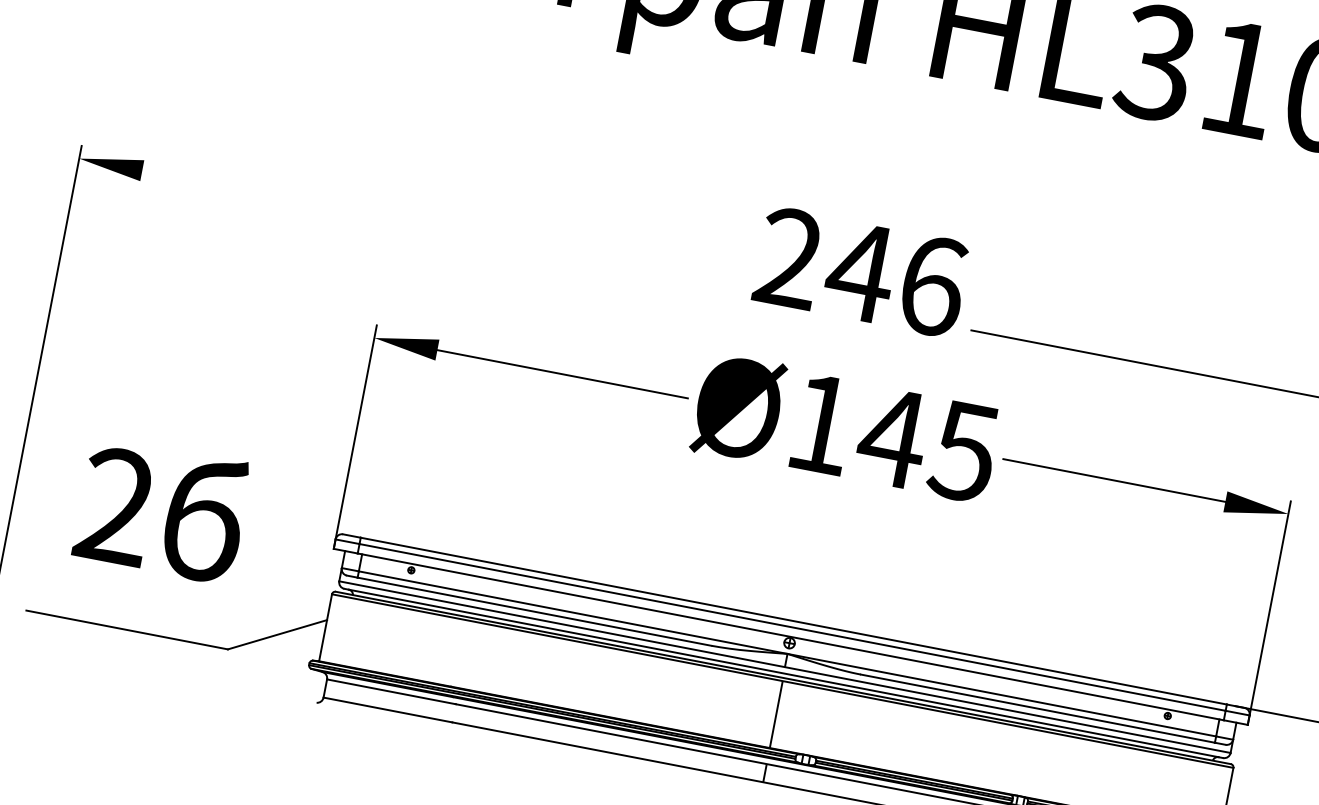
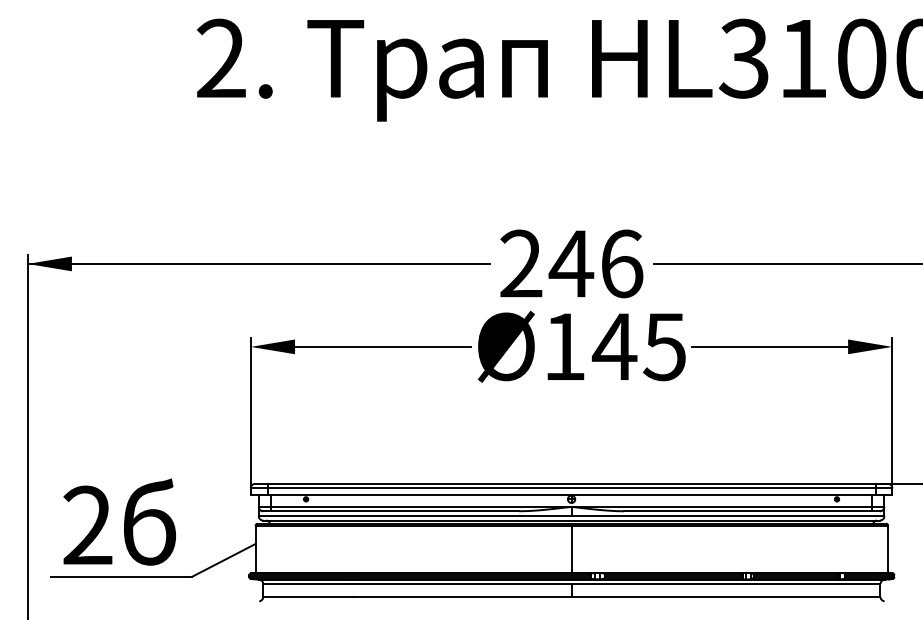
line: (408, 221) -> (258, 263), added
text: (861, 271) -> (571, 263), moved
text: (162, 509) -> (119, 521), moved

